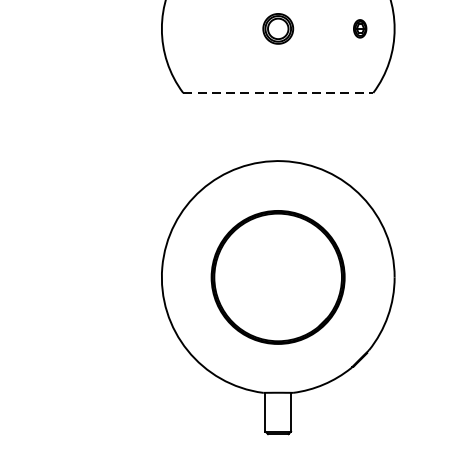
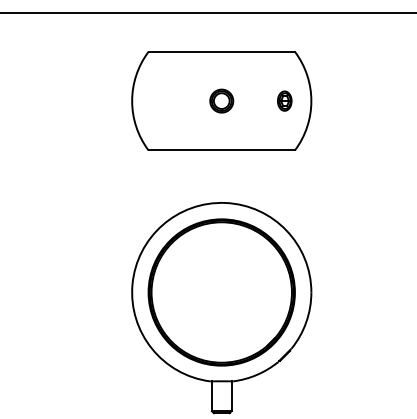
part: (359, 28) -> (284, 100), size x1.43
line: (279, 93) -> (222, 150), dashed -> solid
part: (277, 277) -> (221, 292), size x1.43

